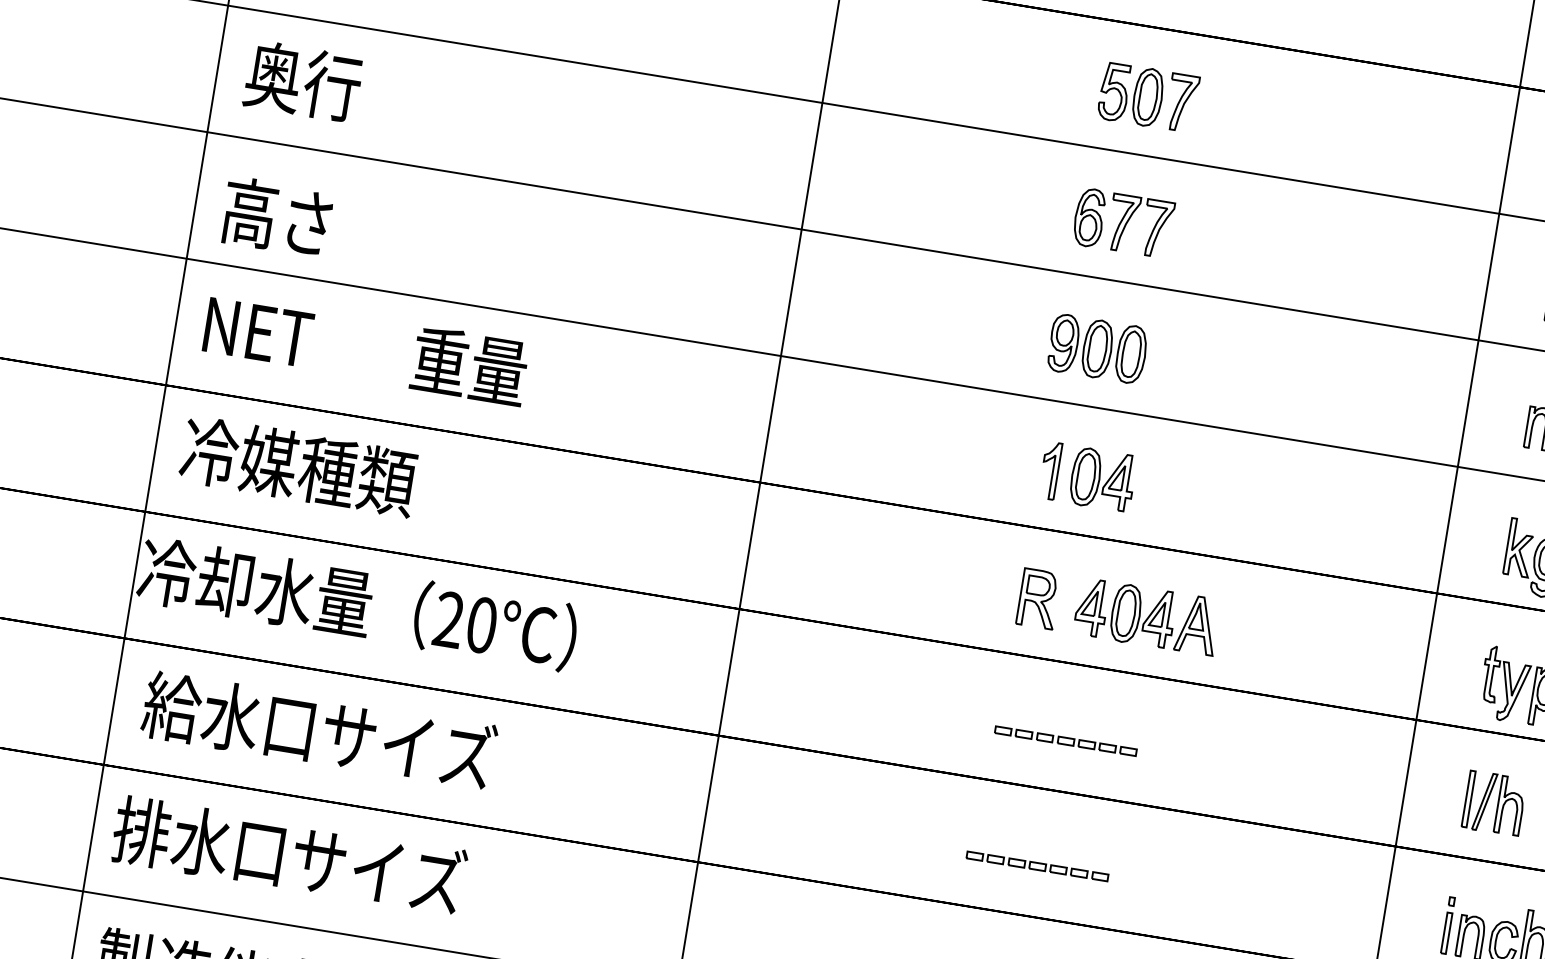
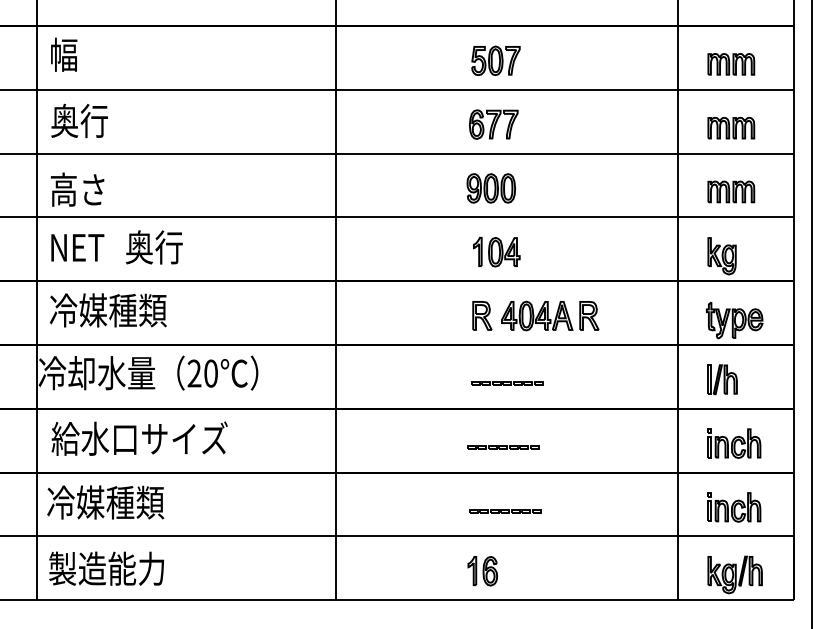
text: (440, 361) -> (169, 247), 重量 -> 奥行
part: (1251, 632) -> (589, 315), added
text: (290, 856) -> (135, 502), 排水口サイズ -> 冷媒種類

